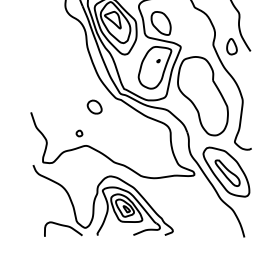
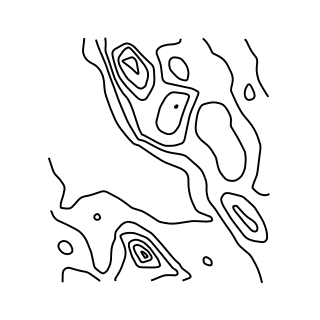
part: (94, 107) -> (65, 247), moved
part: (78, 133) -> (96, 216), moved
part: (189, 216) -> (207, 261), added

